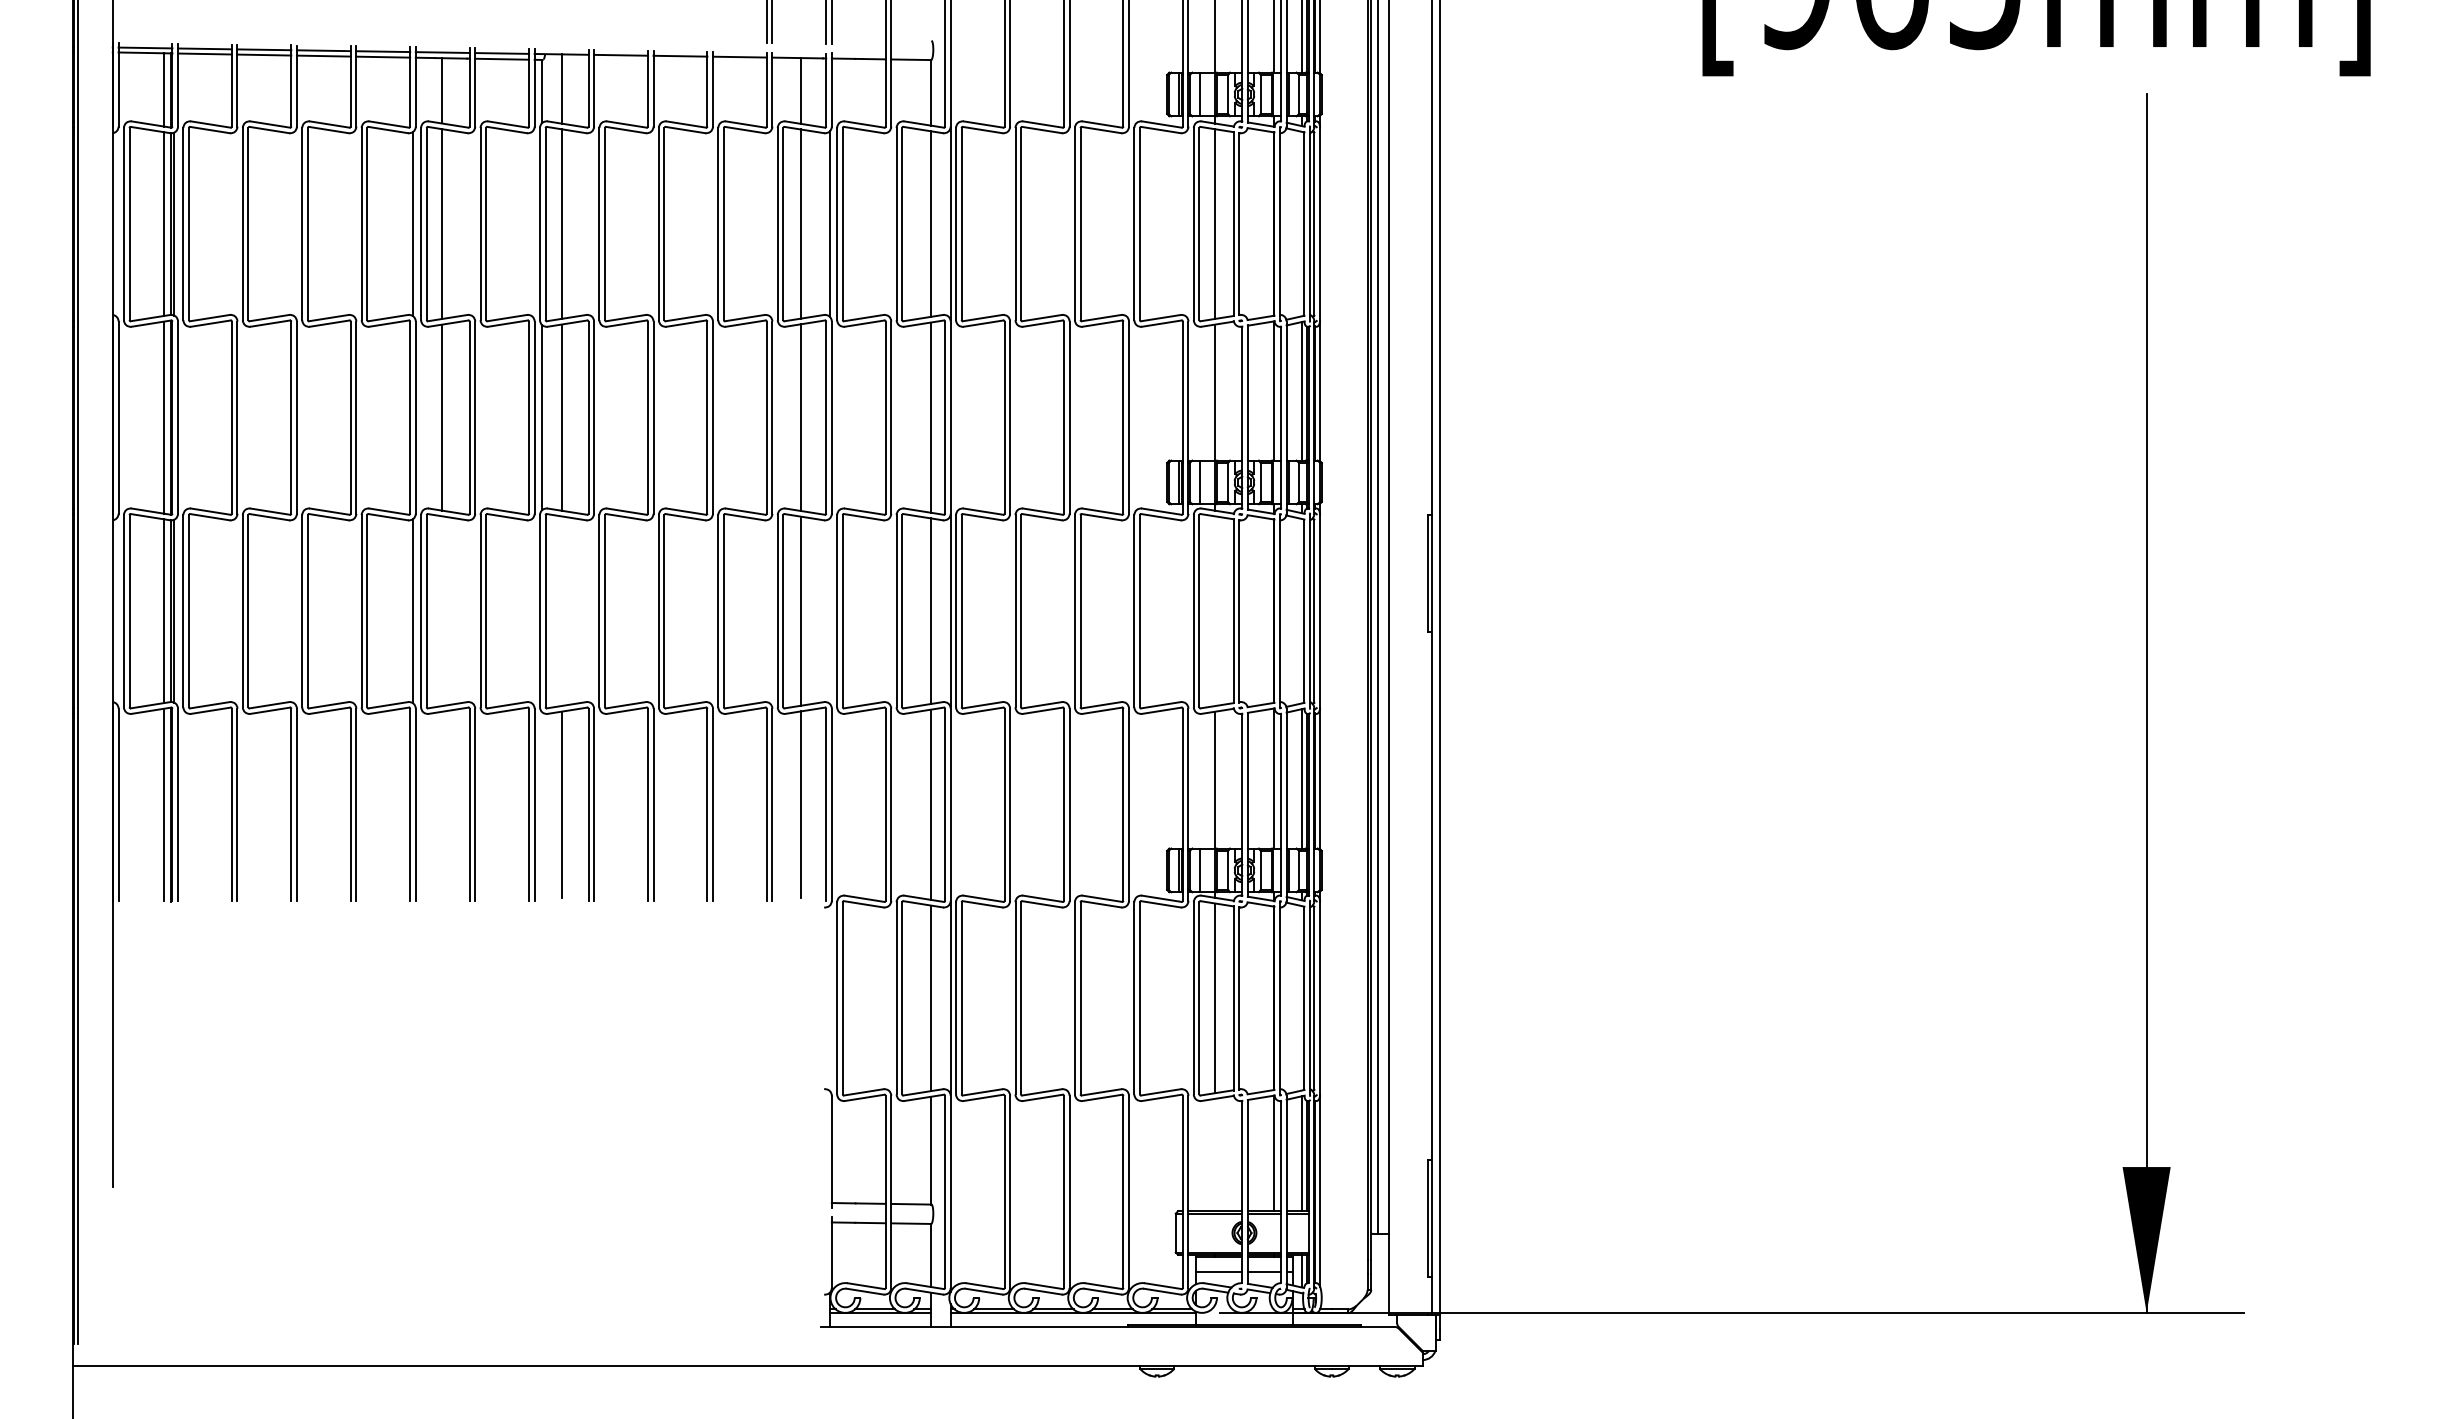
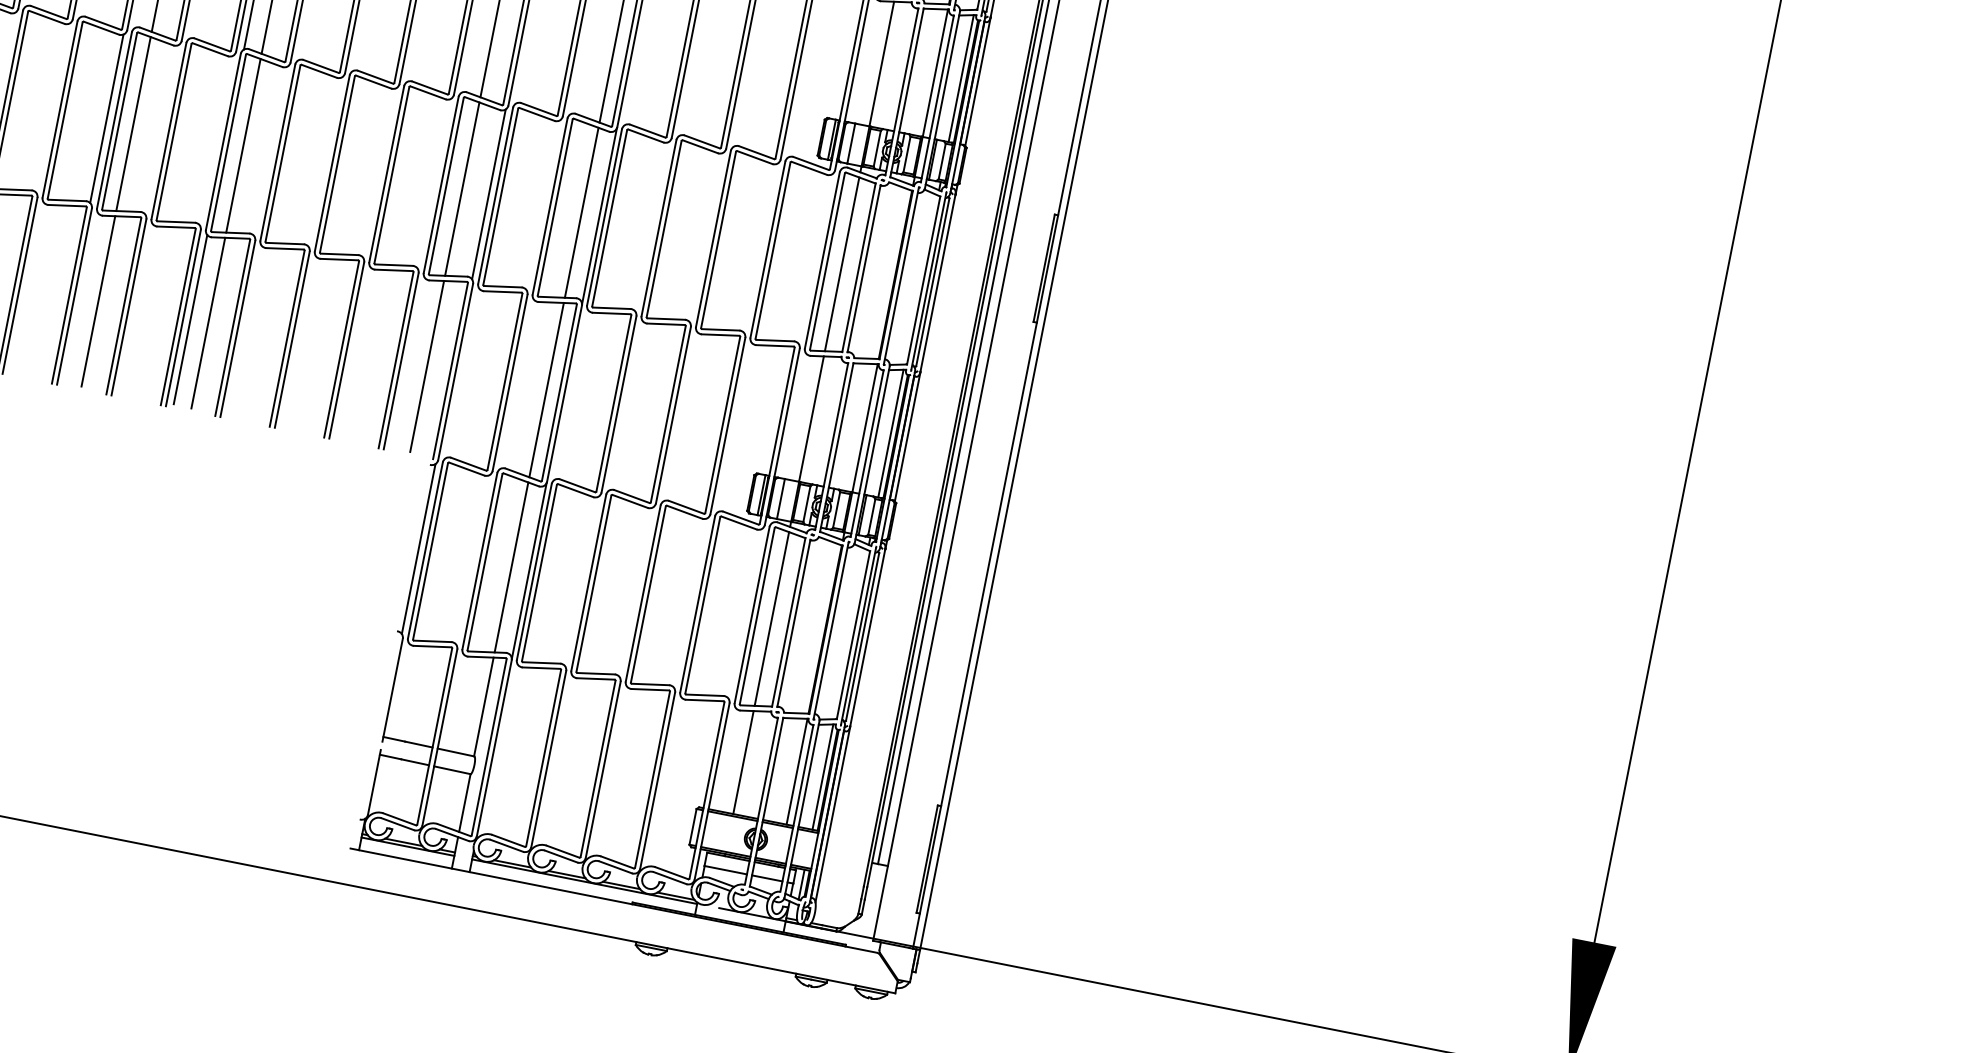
line: (561, 610) -> (243, 145), added
line: (829, 610) -> (488, 193), added
line: (441, 611) -> (133, 124), added
line: (1215, 611) -> (842, 264), added
line: (441, 804) -> (98, 301), added
line: (542, 804) -> (190, 319), added
line: (829, 998) -> (418, 549), added
line: (1215, 1154) -> (743, 762), added

